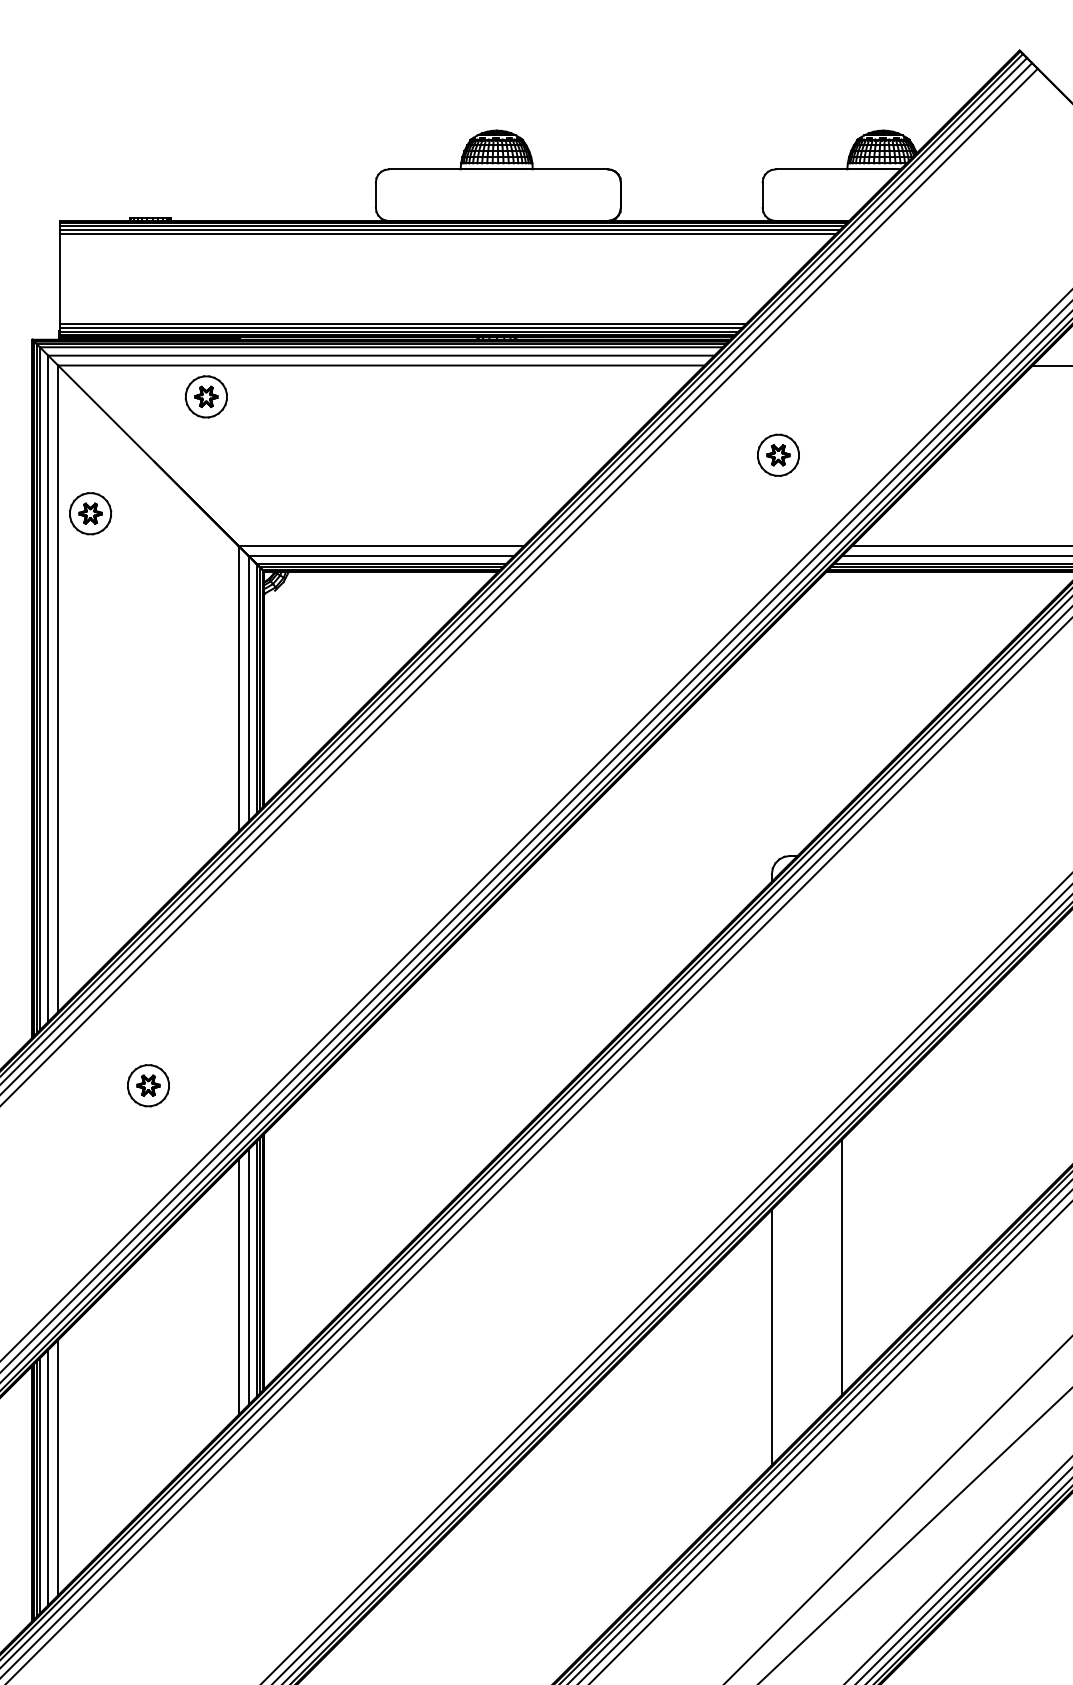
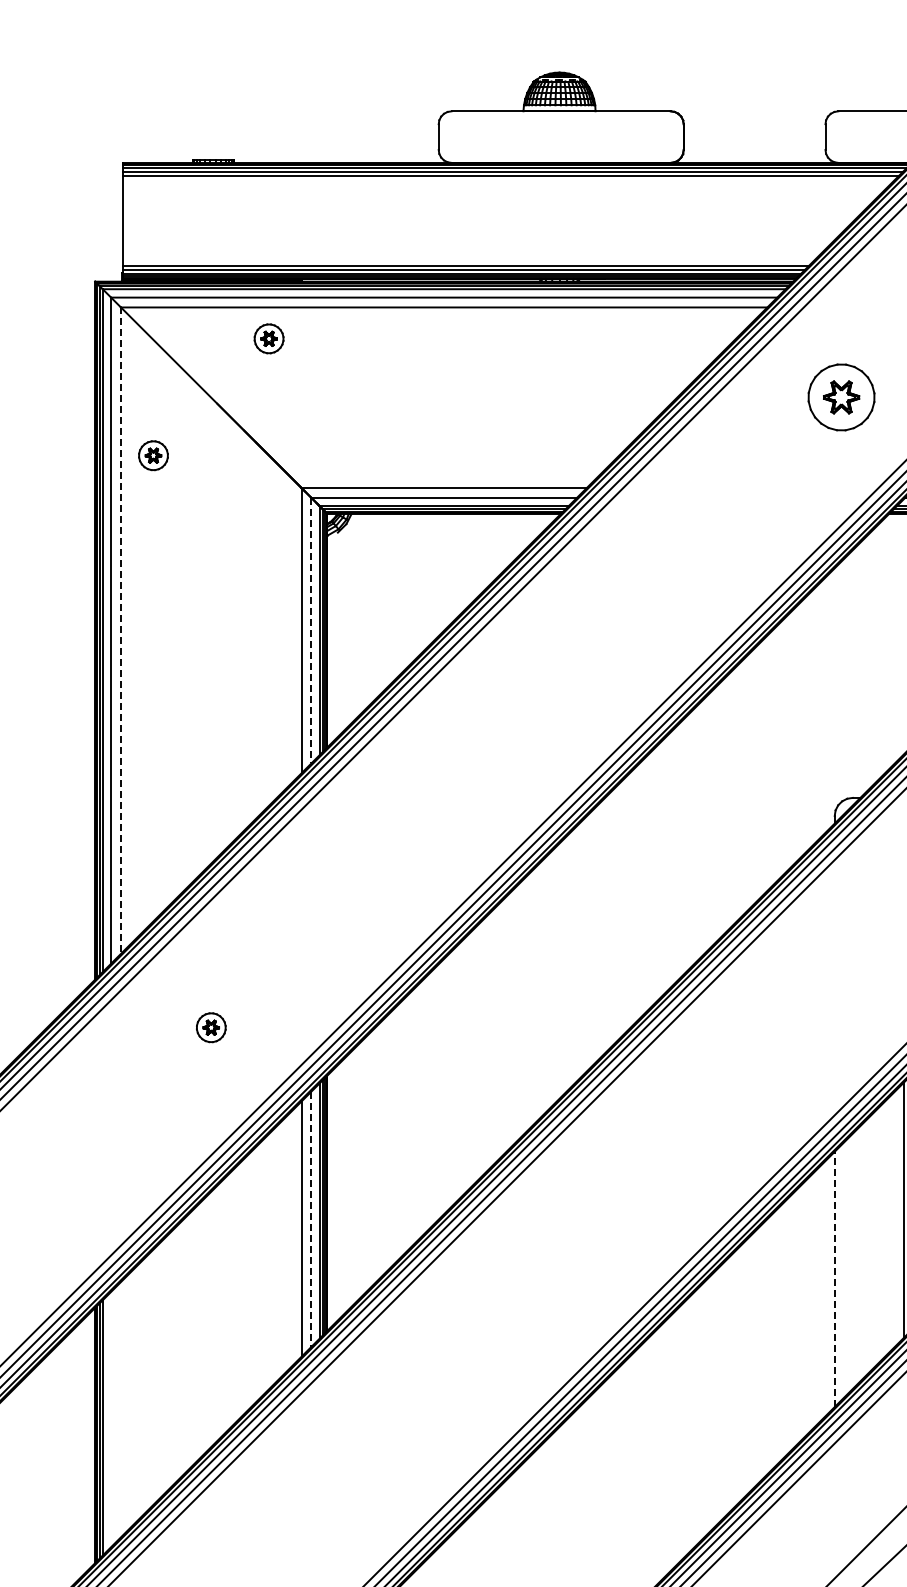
part: (205, 396) -> (268, 338), size x0.7
part: (777, 454) -> (840, 396), size x1.6
part: (90, 513) -> (153, 455), size x0.7
line: (248, 688) -> (311, 630), solid -> dashed
line: (58, 689) -> (121, 631), solid -> dashed
part: (148, 1085) -> (211, 1027), size x0.7
line: (248, 1277) -> (311, 1219), solid -> dashed
line: (771, 1337) -> (834, 1279), solid -> dashed
line: (58, 1467) -> (121, 1409), removed
line: (48, 1477) -> (111, 1419), removed

